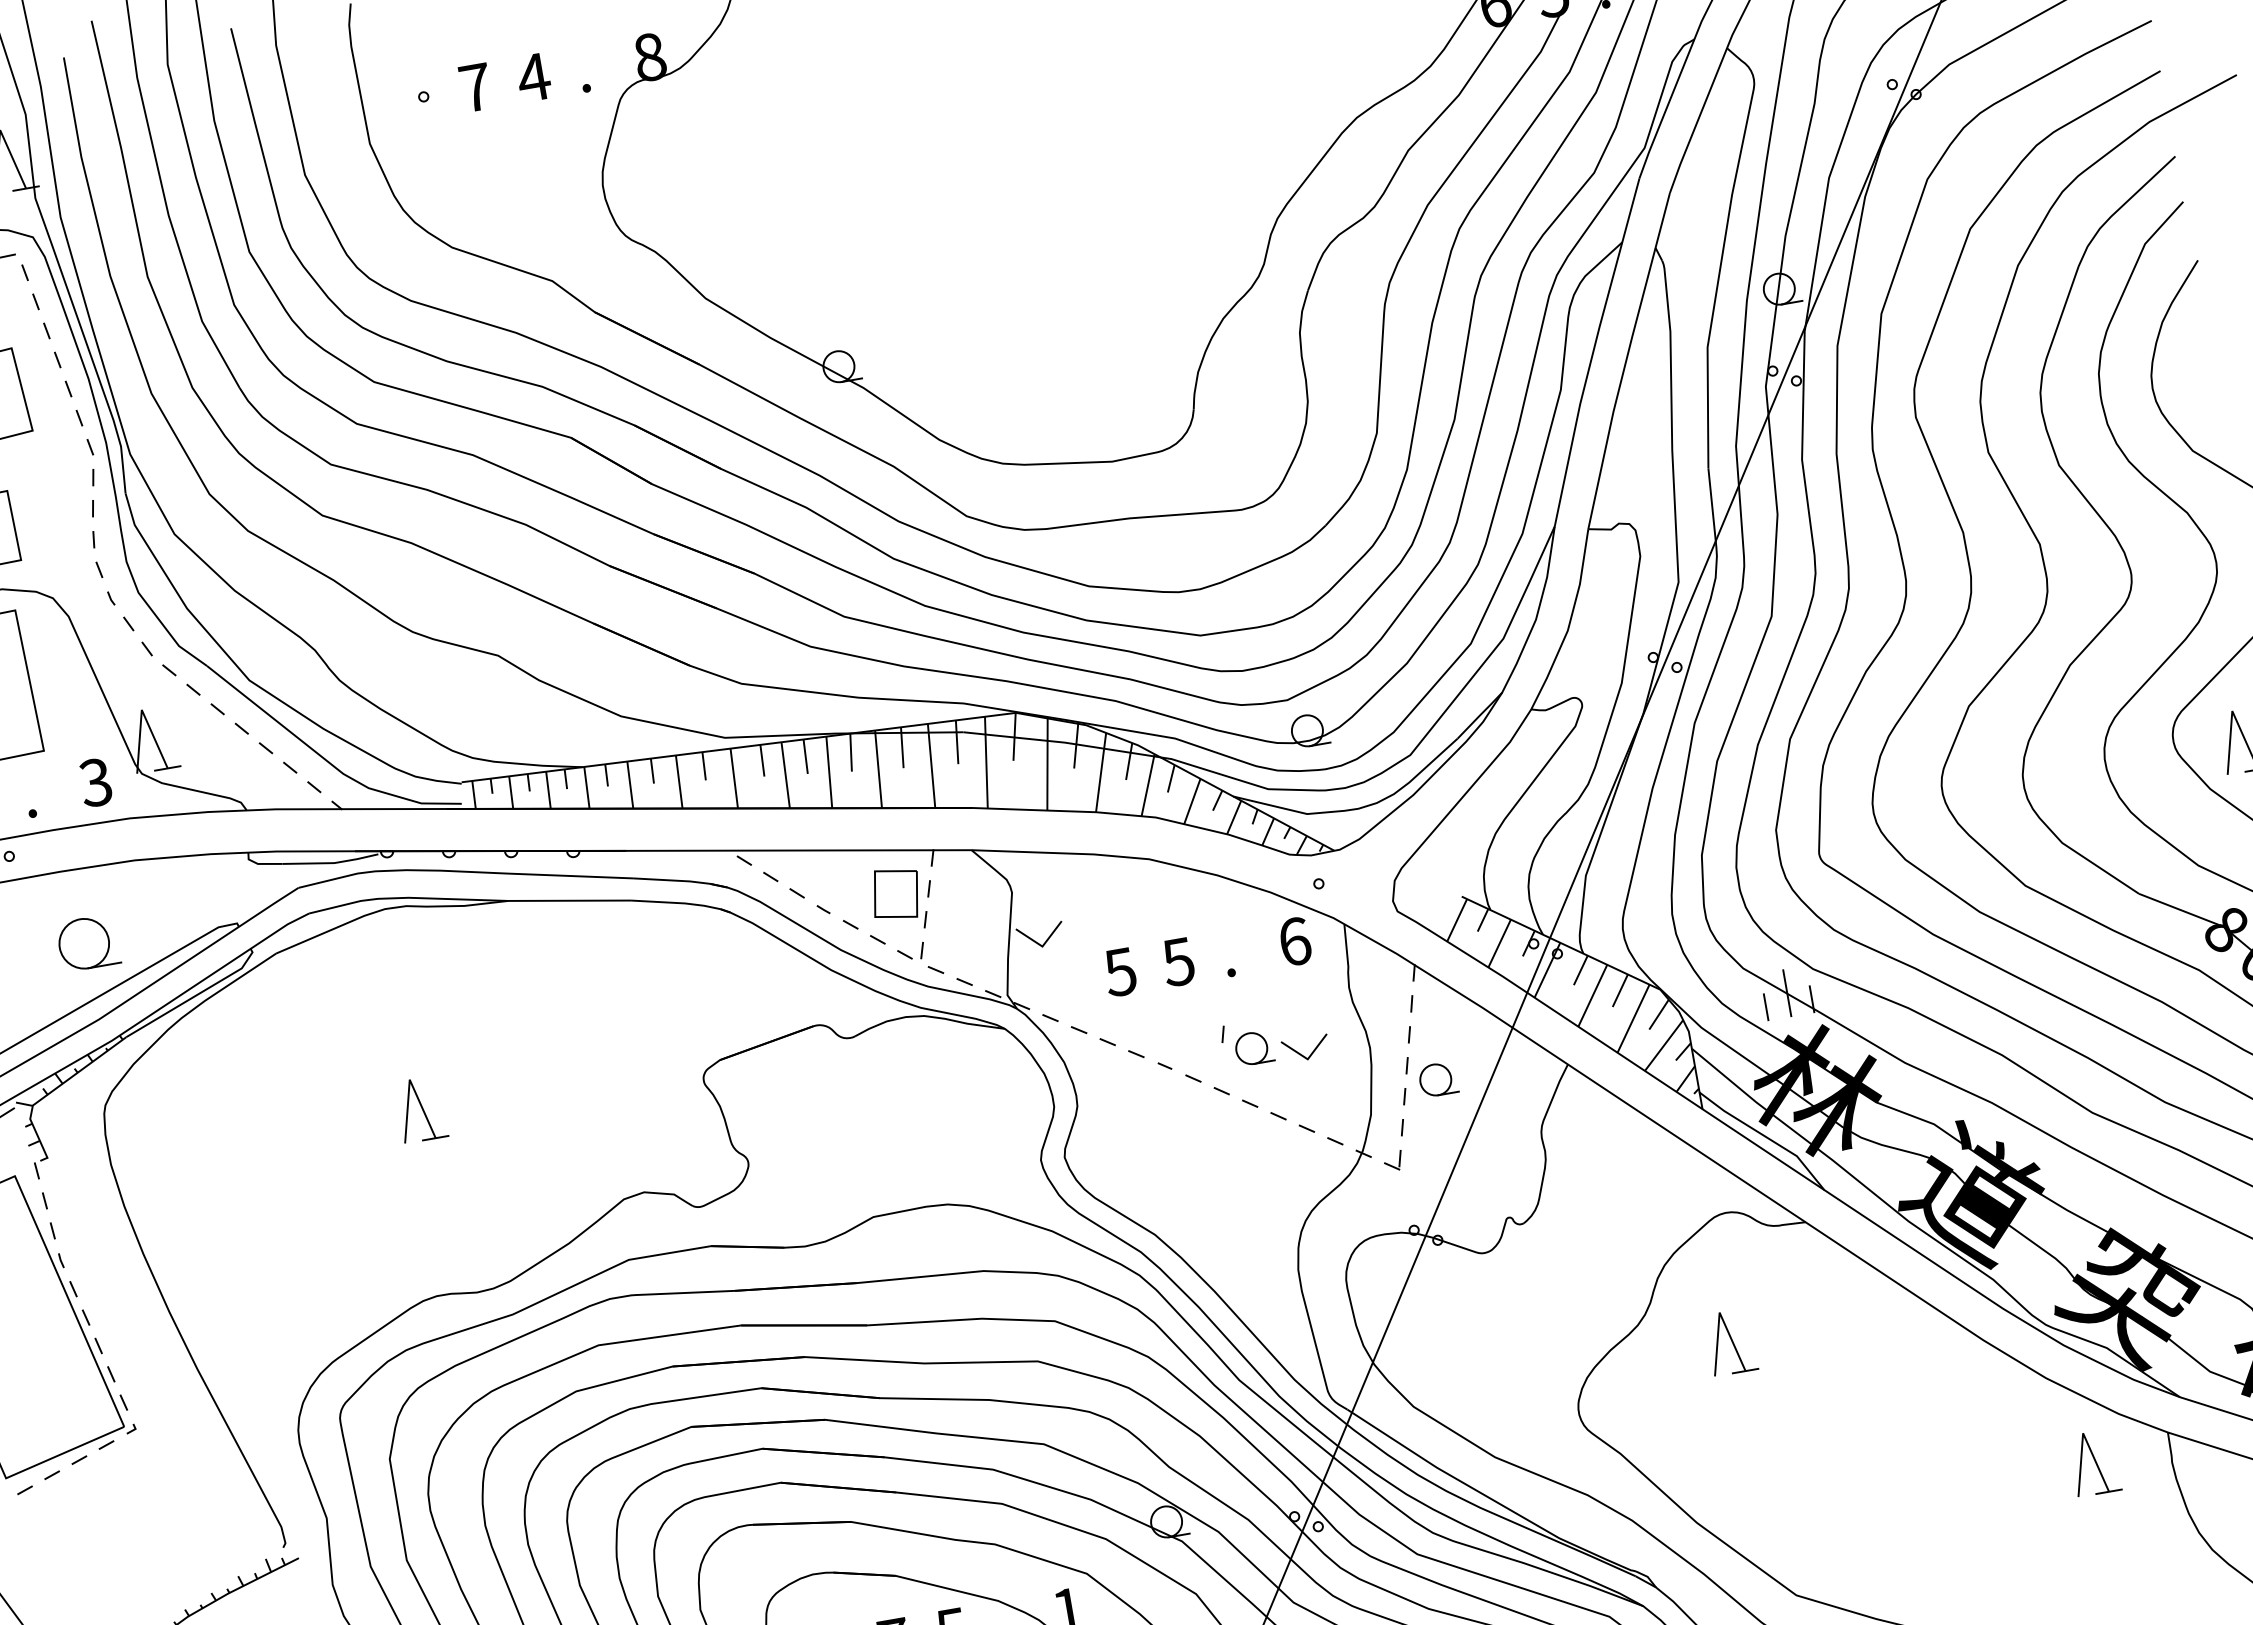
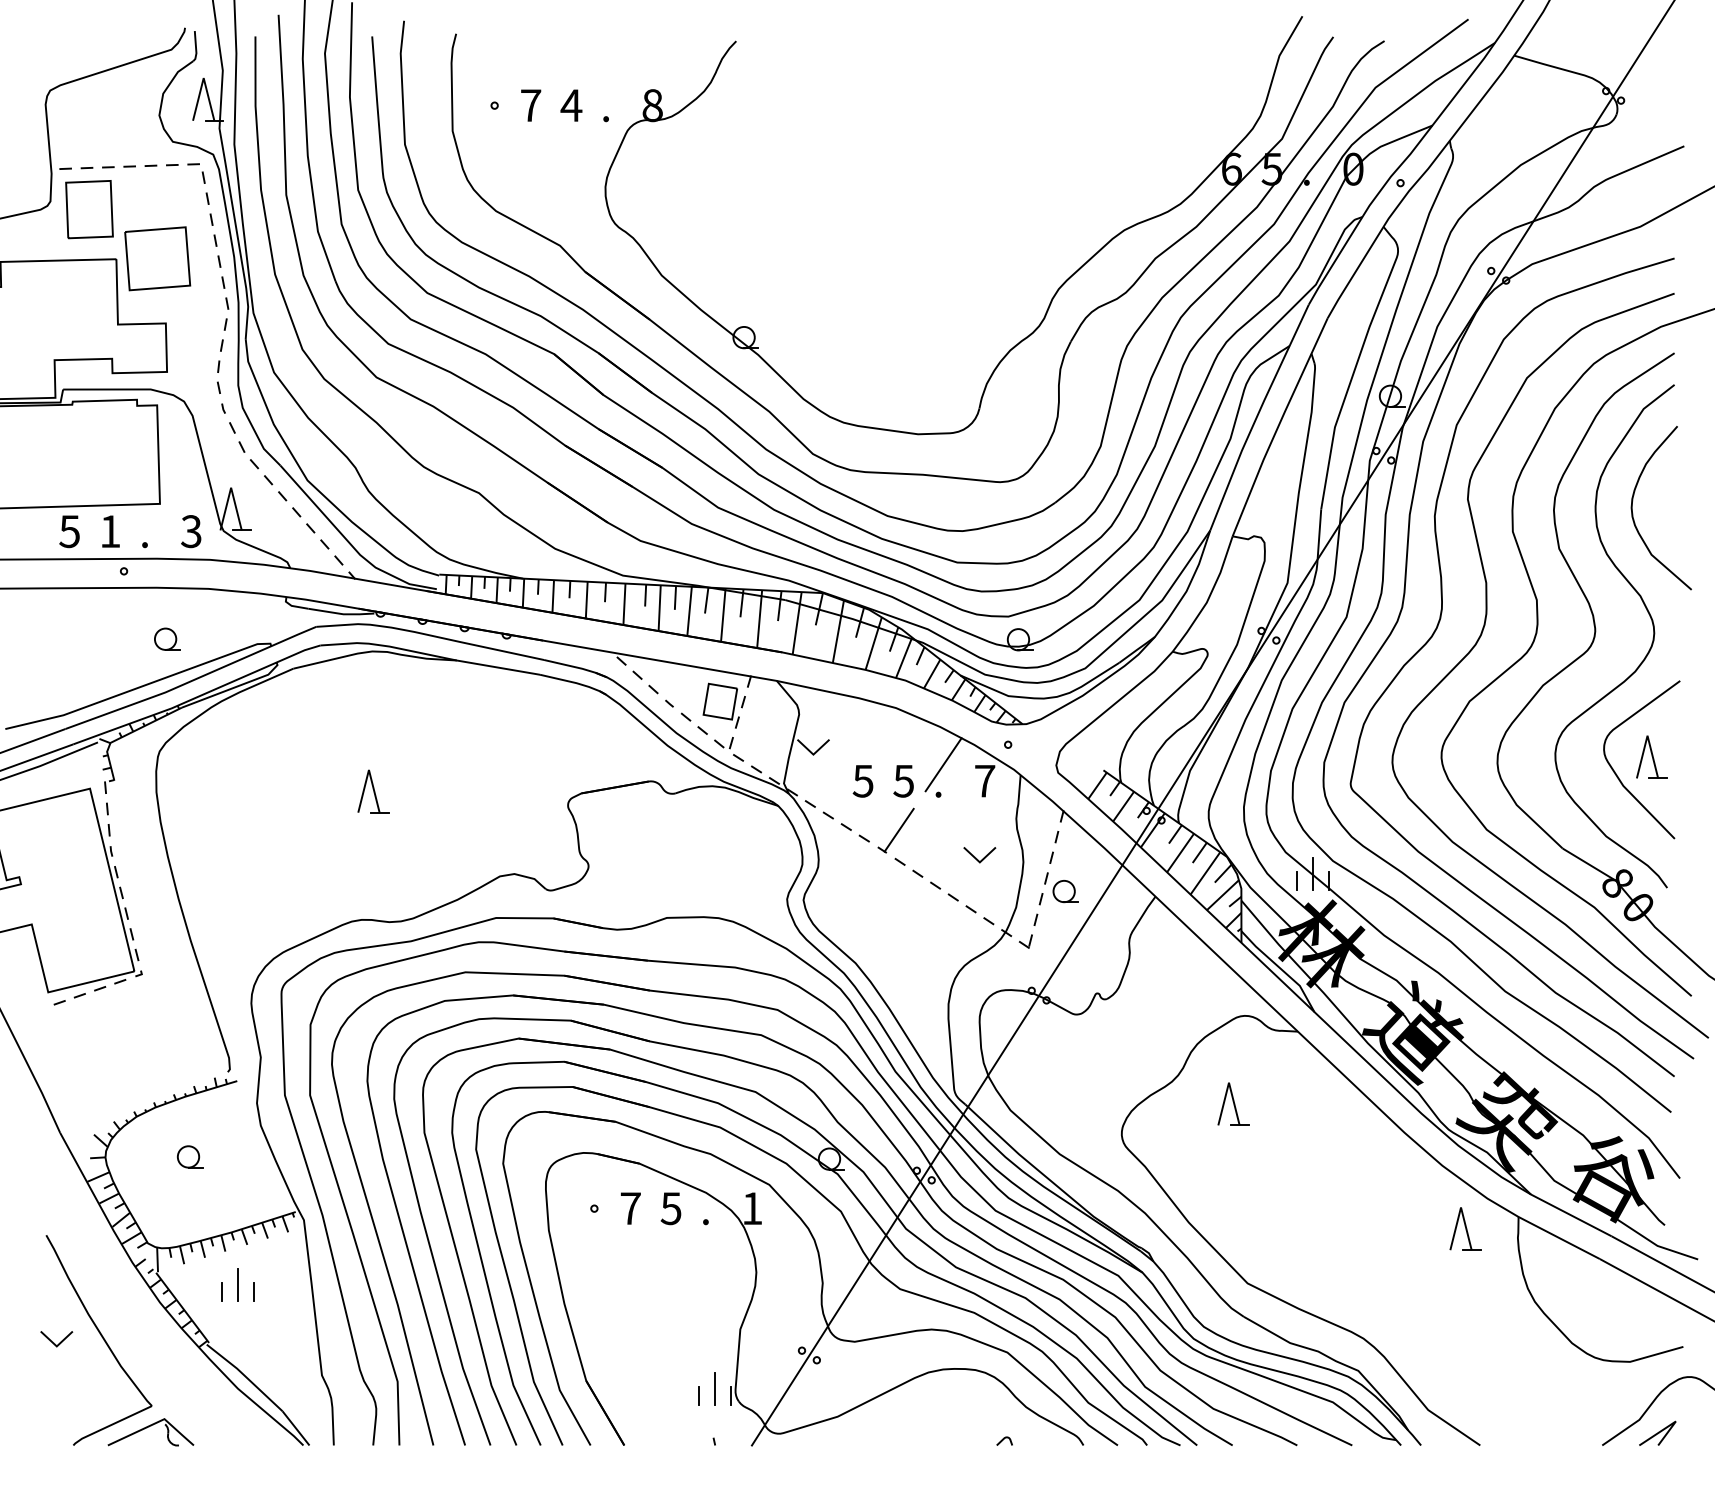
line: (1231, 928) -> (943, 764), added
text: (1295, 940) -> (985, 780), 6 -> 7
part: (88, 941) -> (167, 638), size x0.62
line: (1183, 1032) -> (898, 829), added
part: (1246, 1043) -> (940, 844), removed

